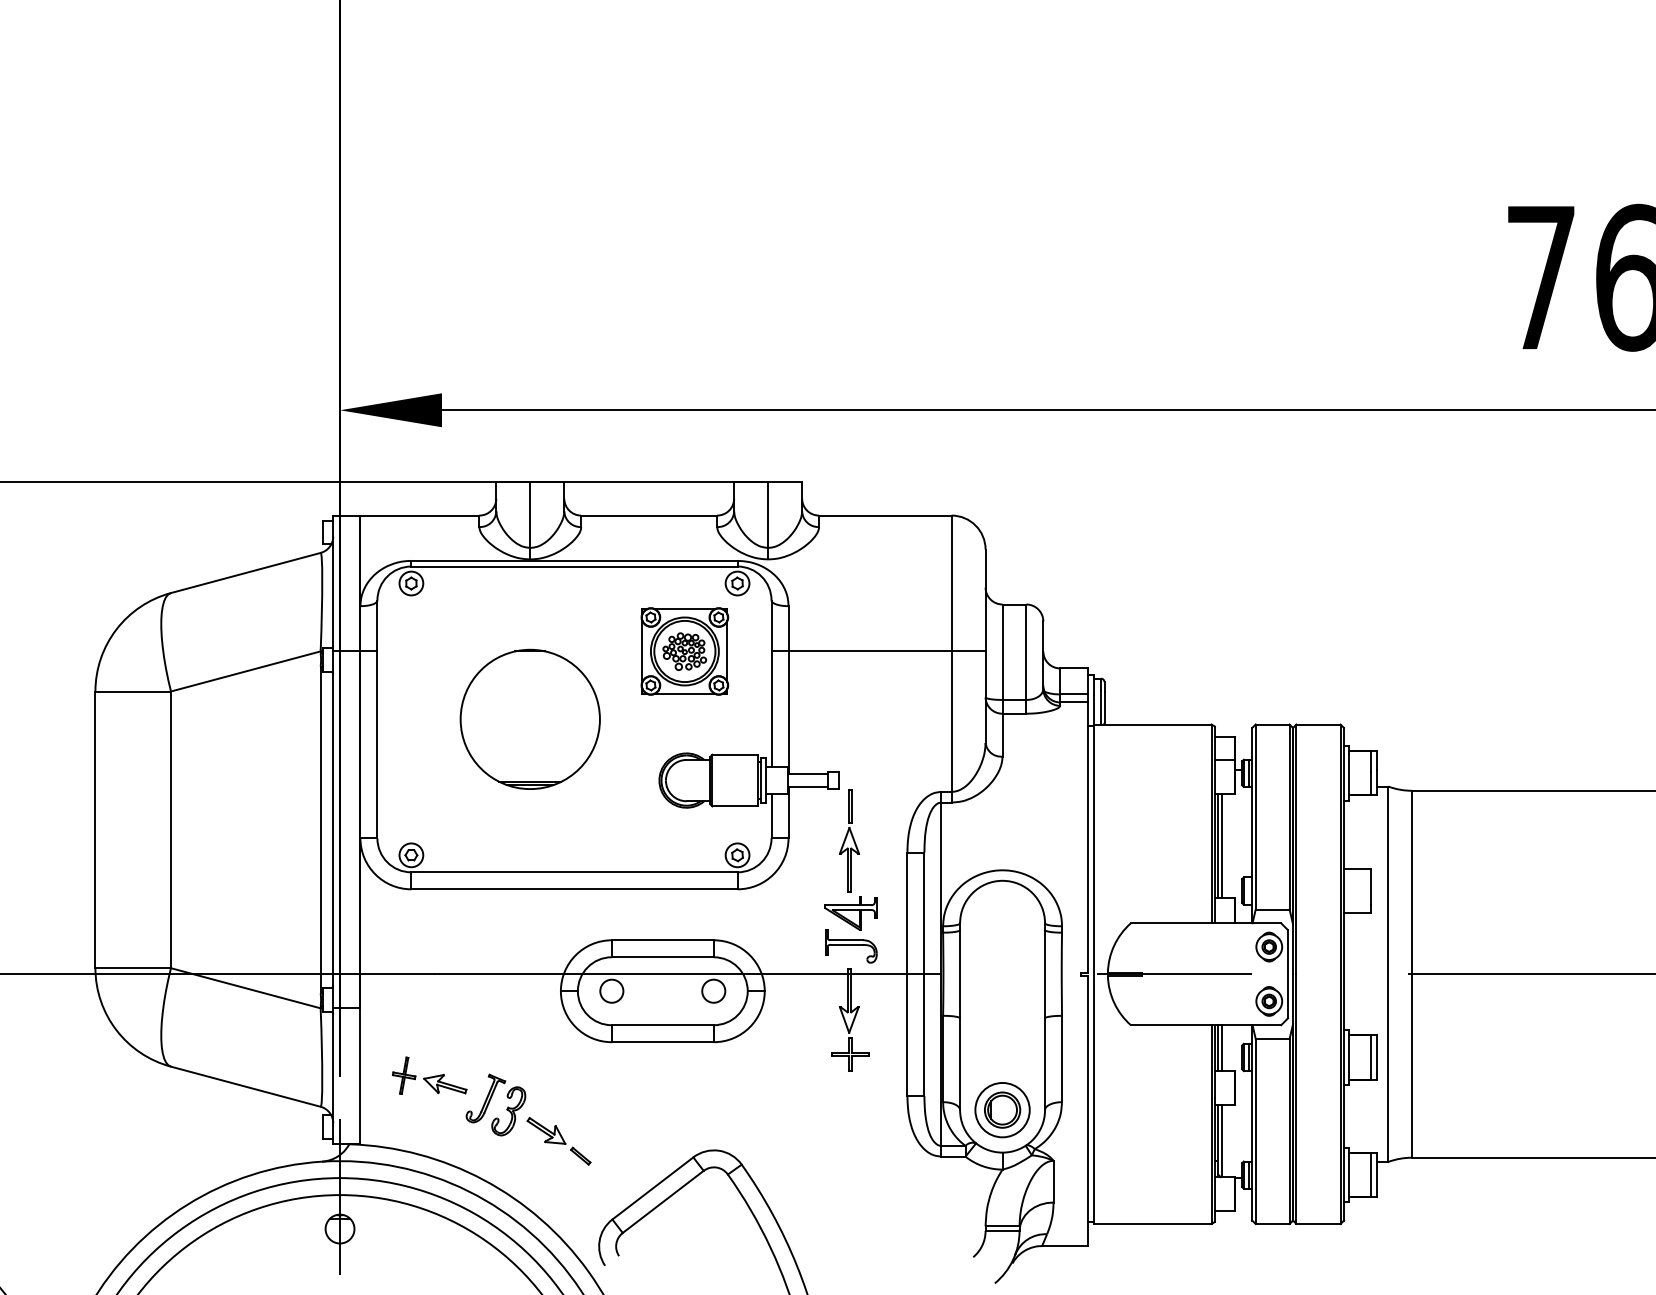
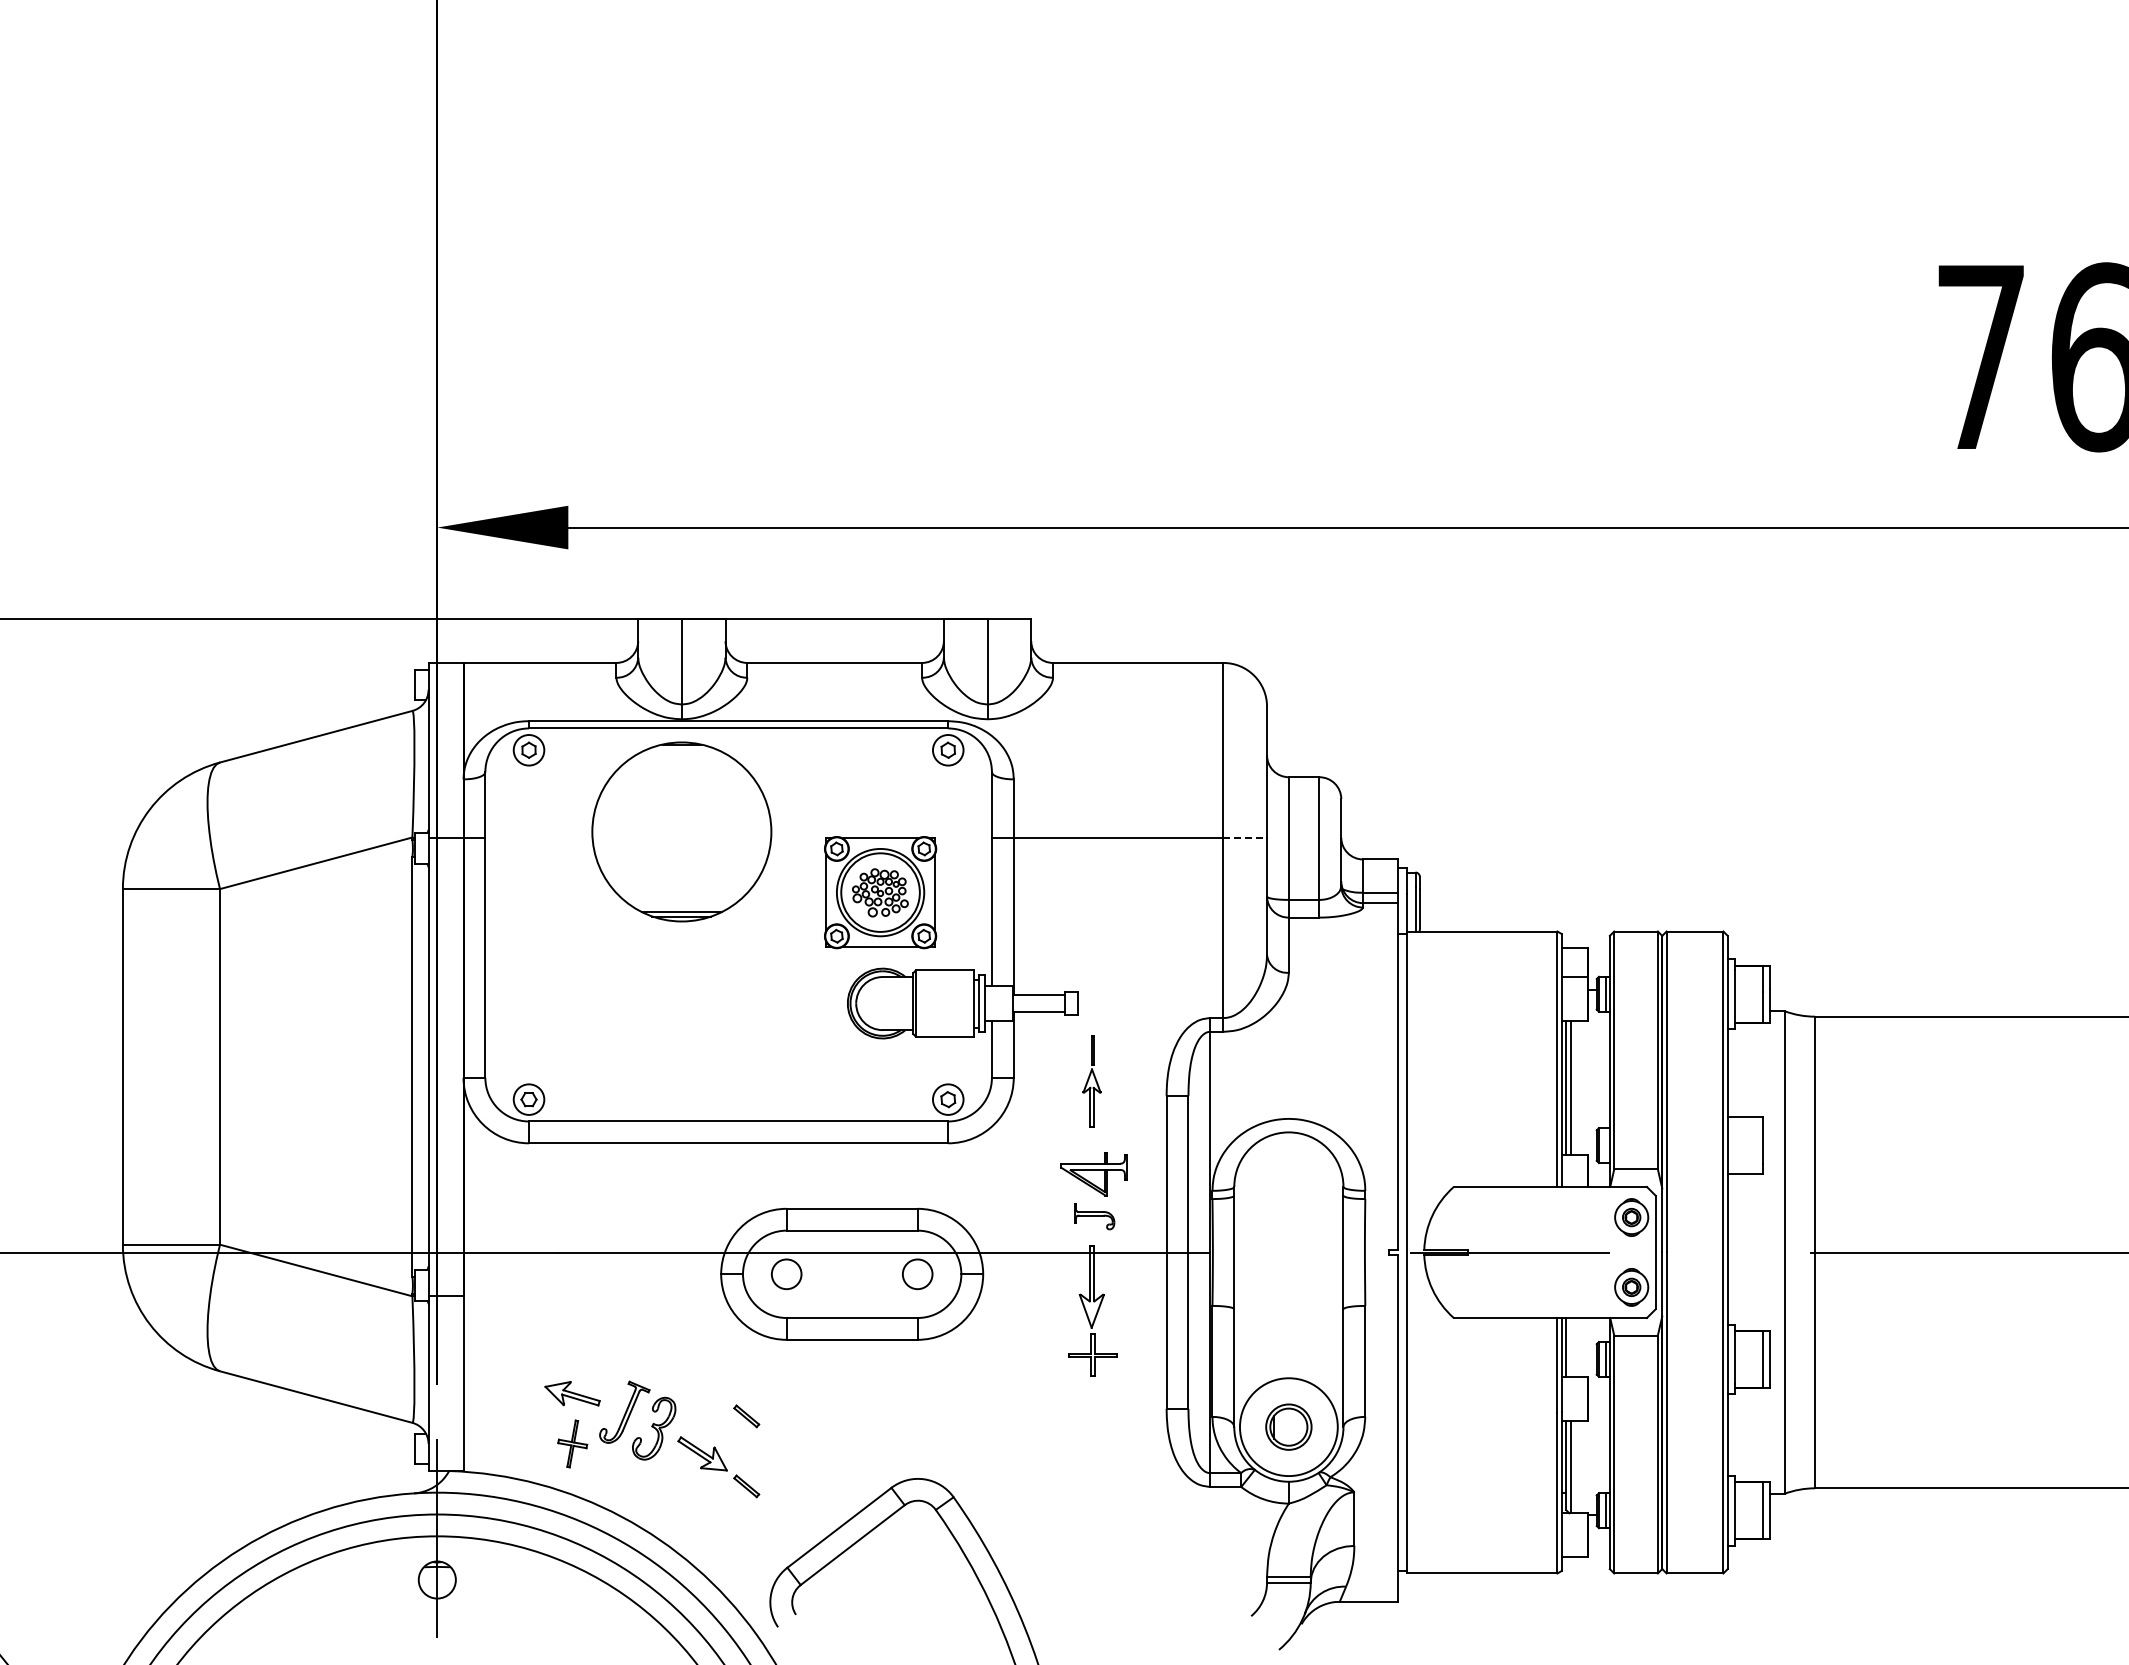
part: (684, 651) -> (880, 892), moved
line: (968, 651) -> (1245, 837), solid -> dashed
part: (530, 719) -> (681, 831), moved
part: (849, 840) -> (1091, 1080), size x0.7
part: (851, 946) -> (1094, 1216), size x0.6
line: (1221, 1048) -> (1570, 1347), removed
part: (403, 1075) -> (572, 1443), moved
part: (580, 1101) -> (746, 1416), added
circle: (1002, 1110) -> (1288, 1427), size x1.4

